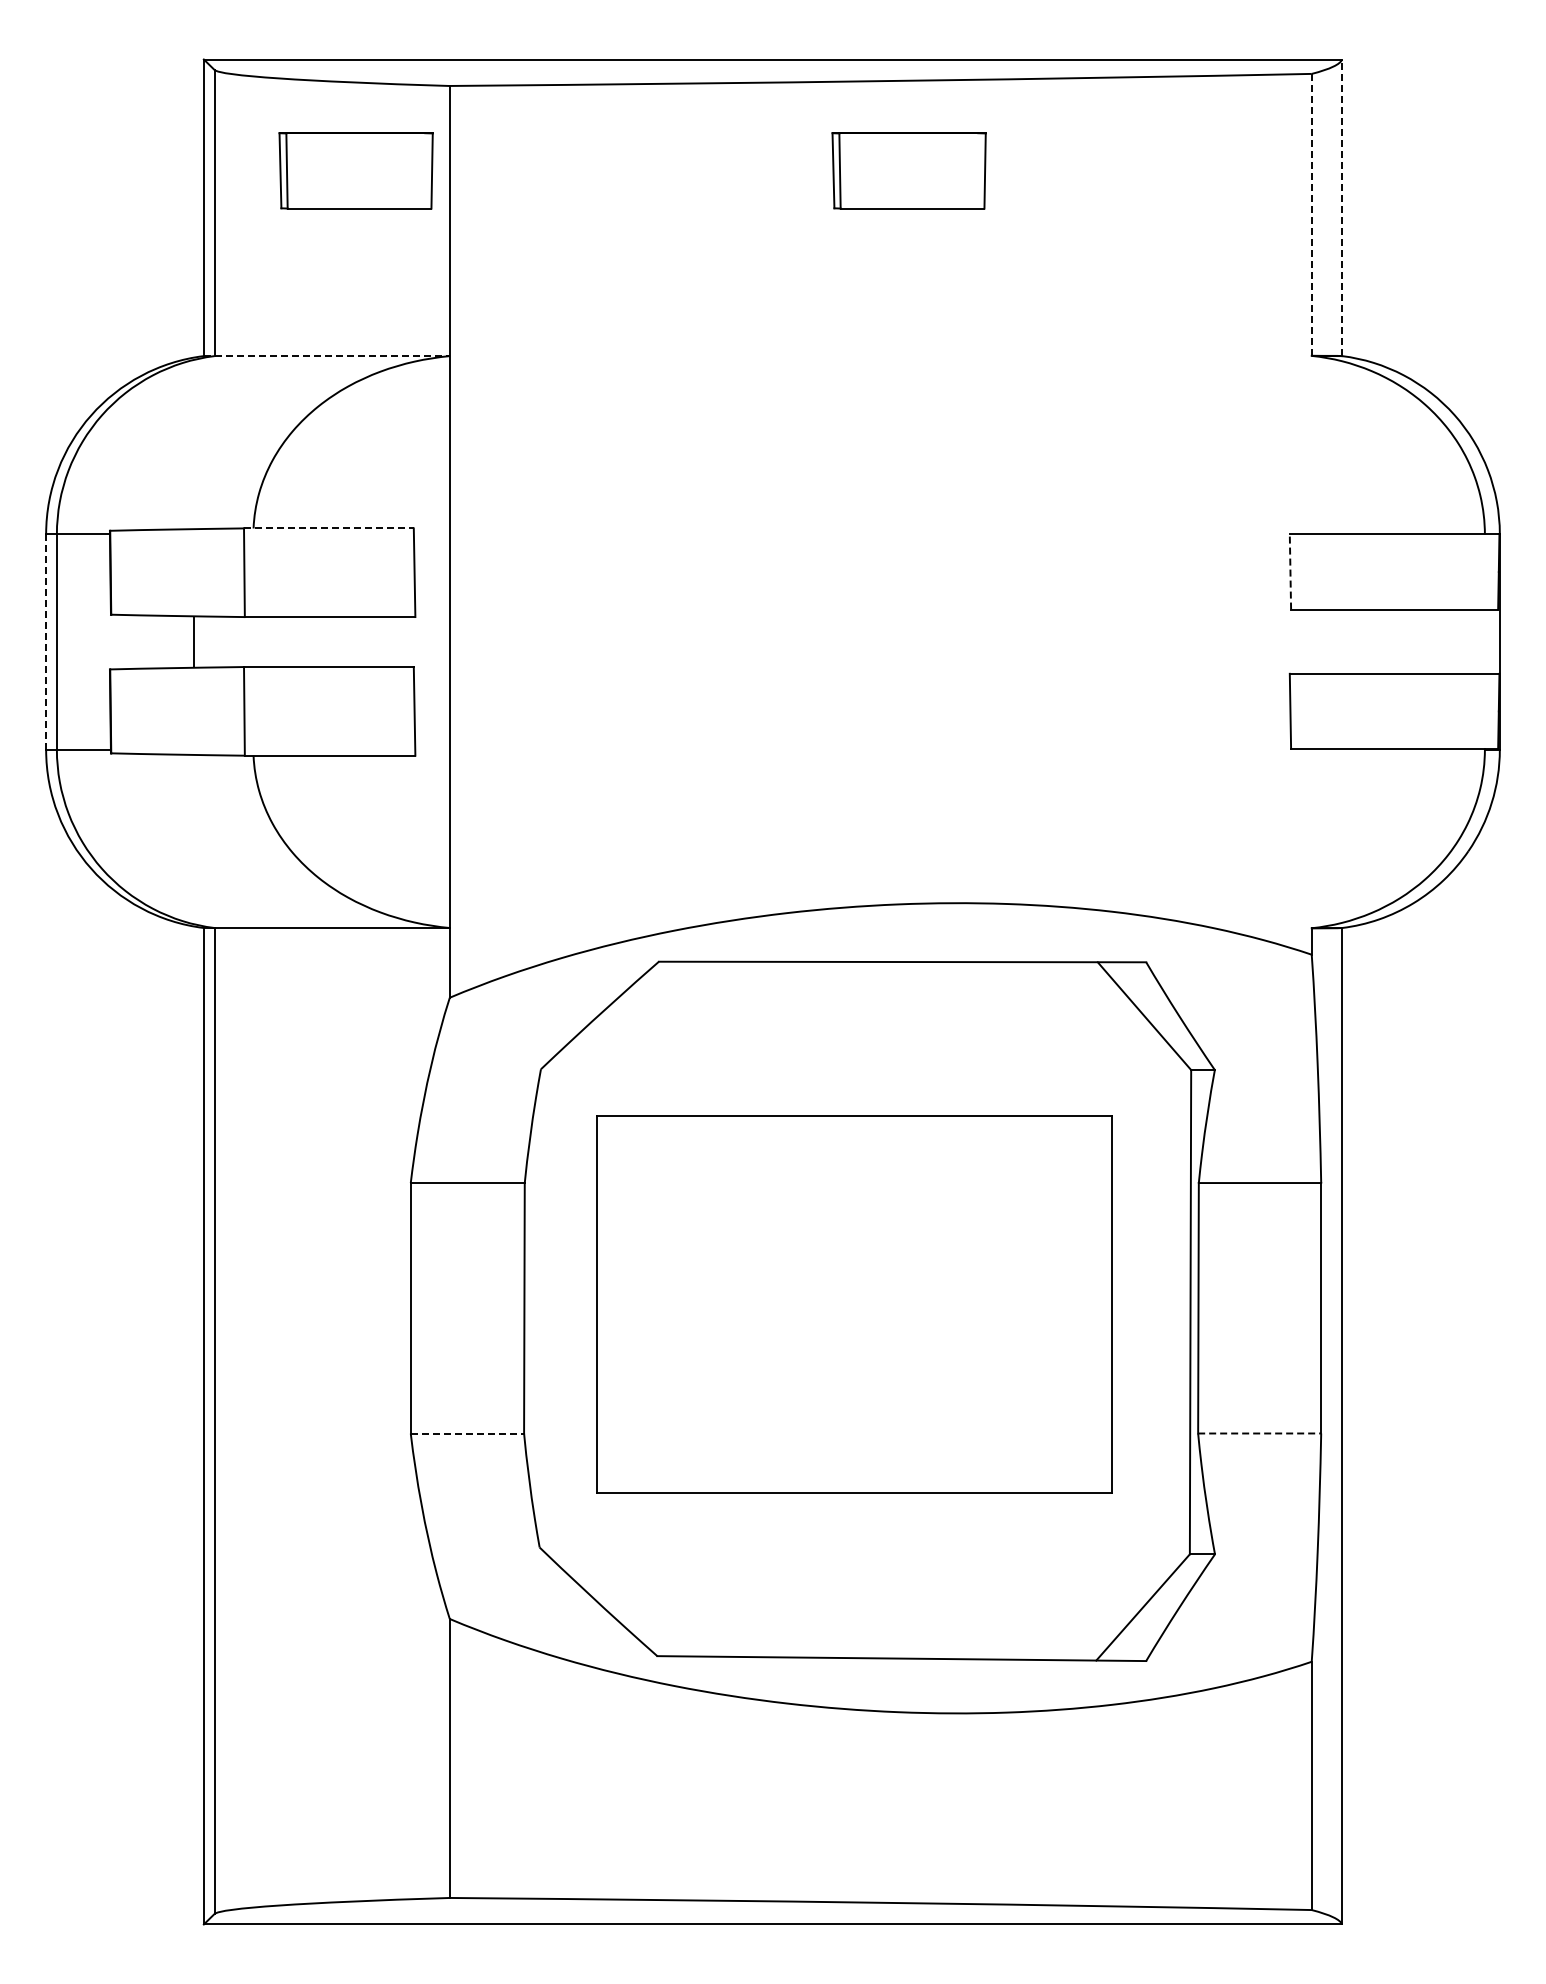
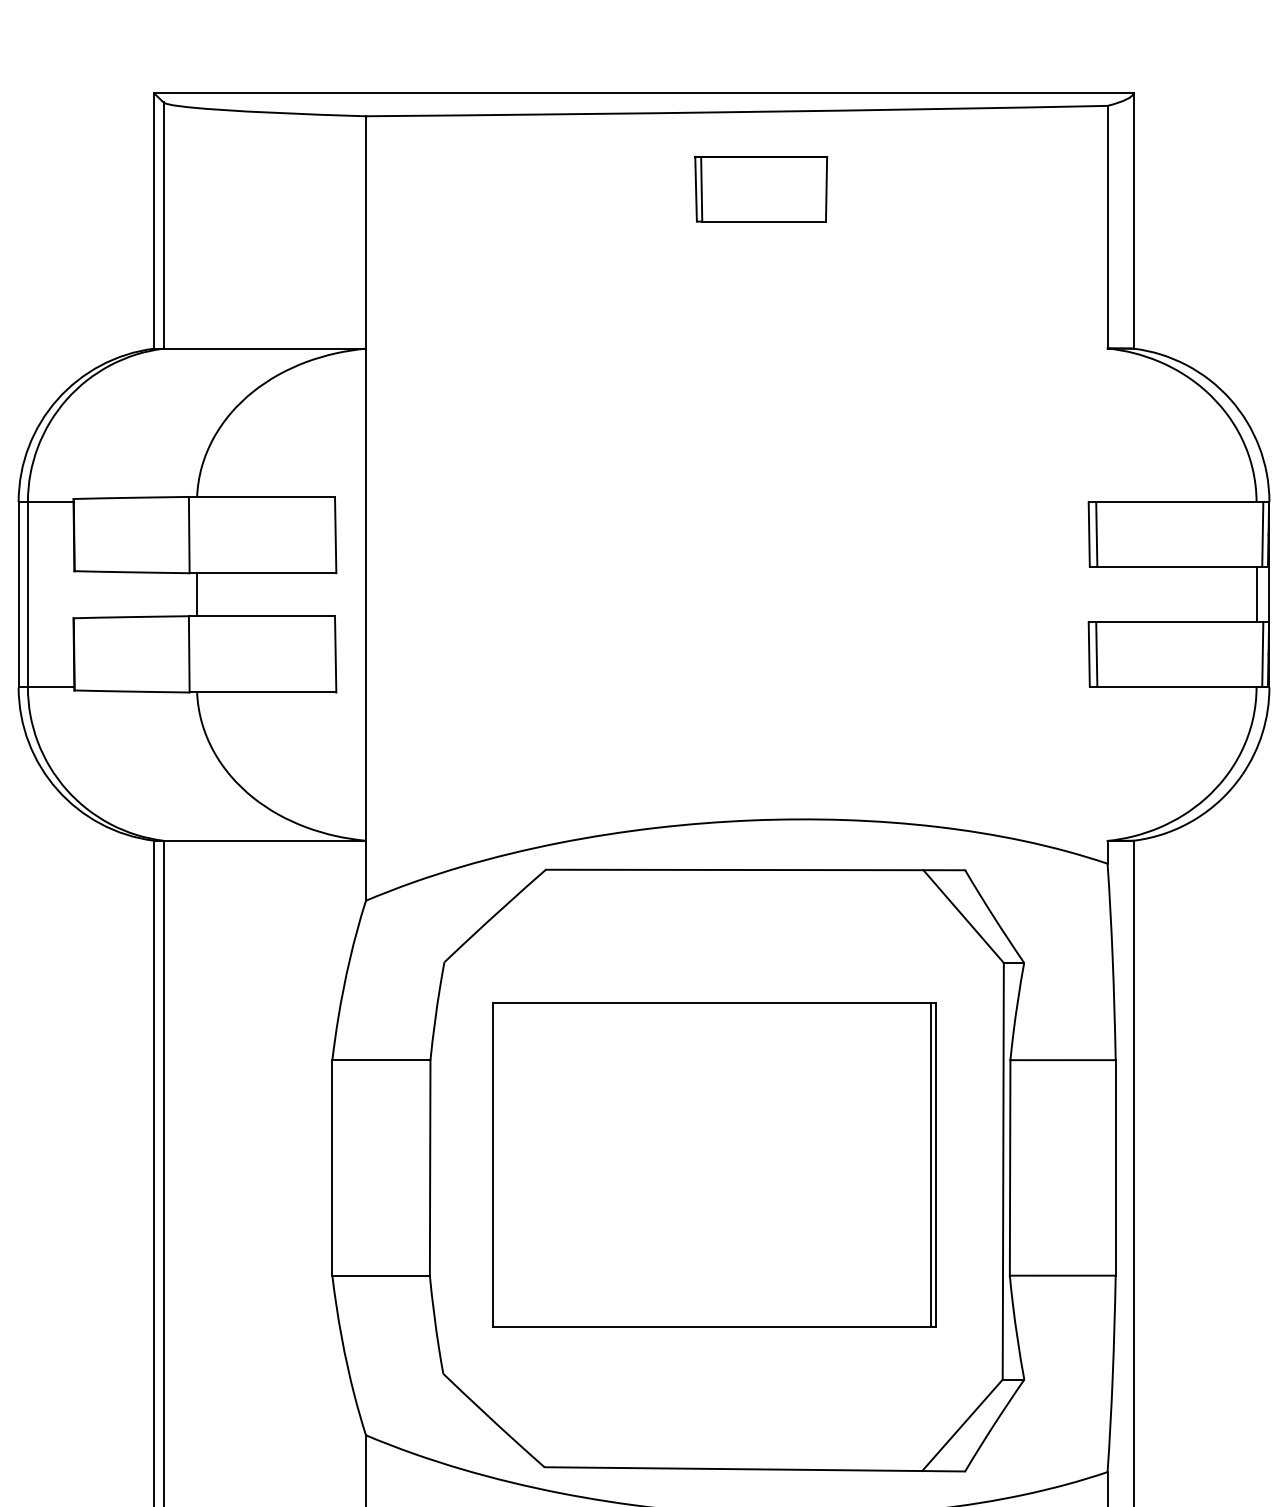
part: (355, 170) -> (284, 188), removed
line: (1342, 207) -> (1134, 220), dashed -> solid
line: (1311, 214) -> (1107, 226), dashed -> solid
line: (326, 356) -> (259, 349), dashed -> solid
line: (328, 528) -> (261, 497), dashed -> solid
line: (1298, 571) -> (1096, 534), added
line: (1491, 571) -> (1262, 534), added
line: (1290, 572) -> (1089, 534), dashed -> solid
line: (1484, 641) -> (1256, 594), added
line: (46, 642) -> (18, 595), dashed -> solid
line: (194, 642) -> (197, 595), moved
line: (1298, 710) -> (1096, 653), added
line: (1491, 710) -> (1262, 653), added
line: (1106, 1304) -> (930, 1164), added
line: (467, 1433) -> (381, 1275), dashed -> solid
line: (1259, 1433) -> (1062, 1275), dashed -> solid

